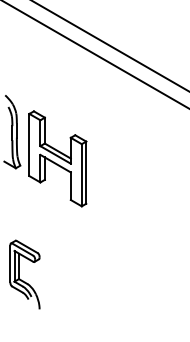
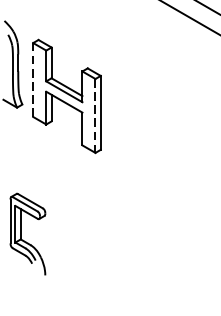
line: (29, 145) -> (33, 80), solid -> dashed
line: (81, 174) -> (95, 115), solid -> dashed

